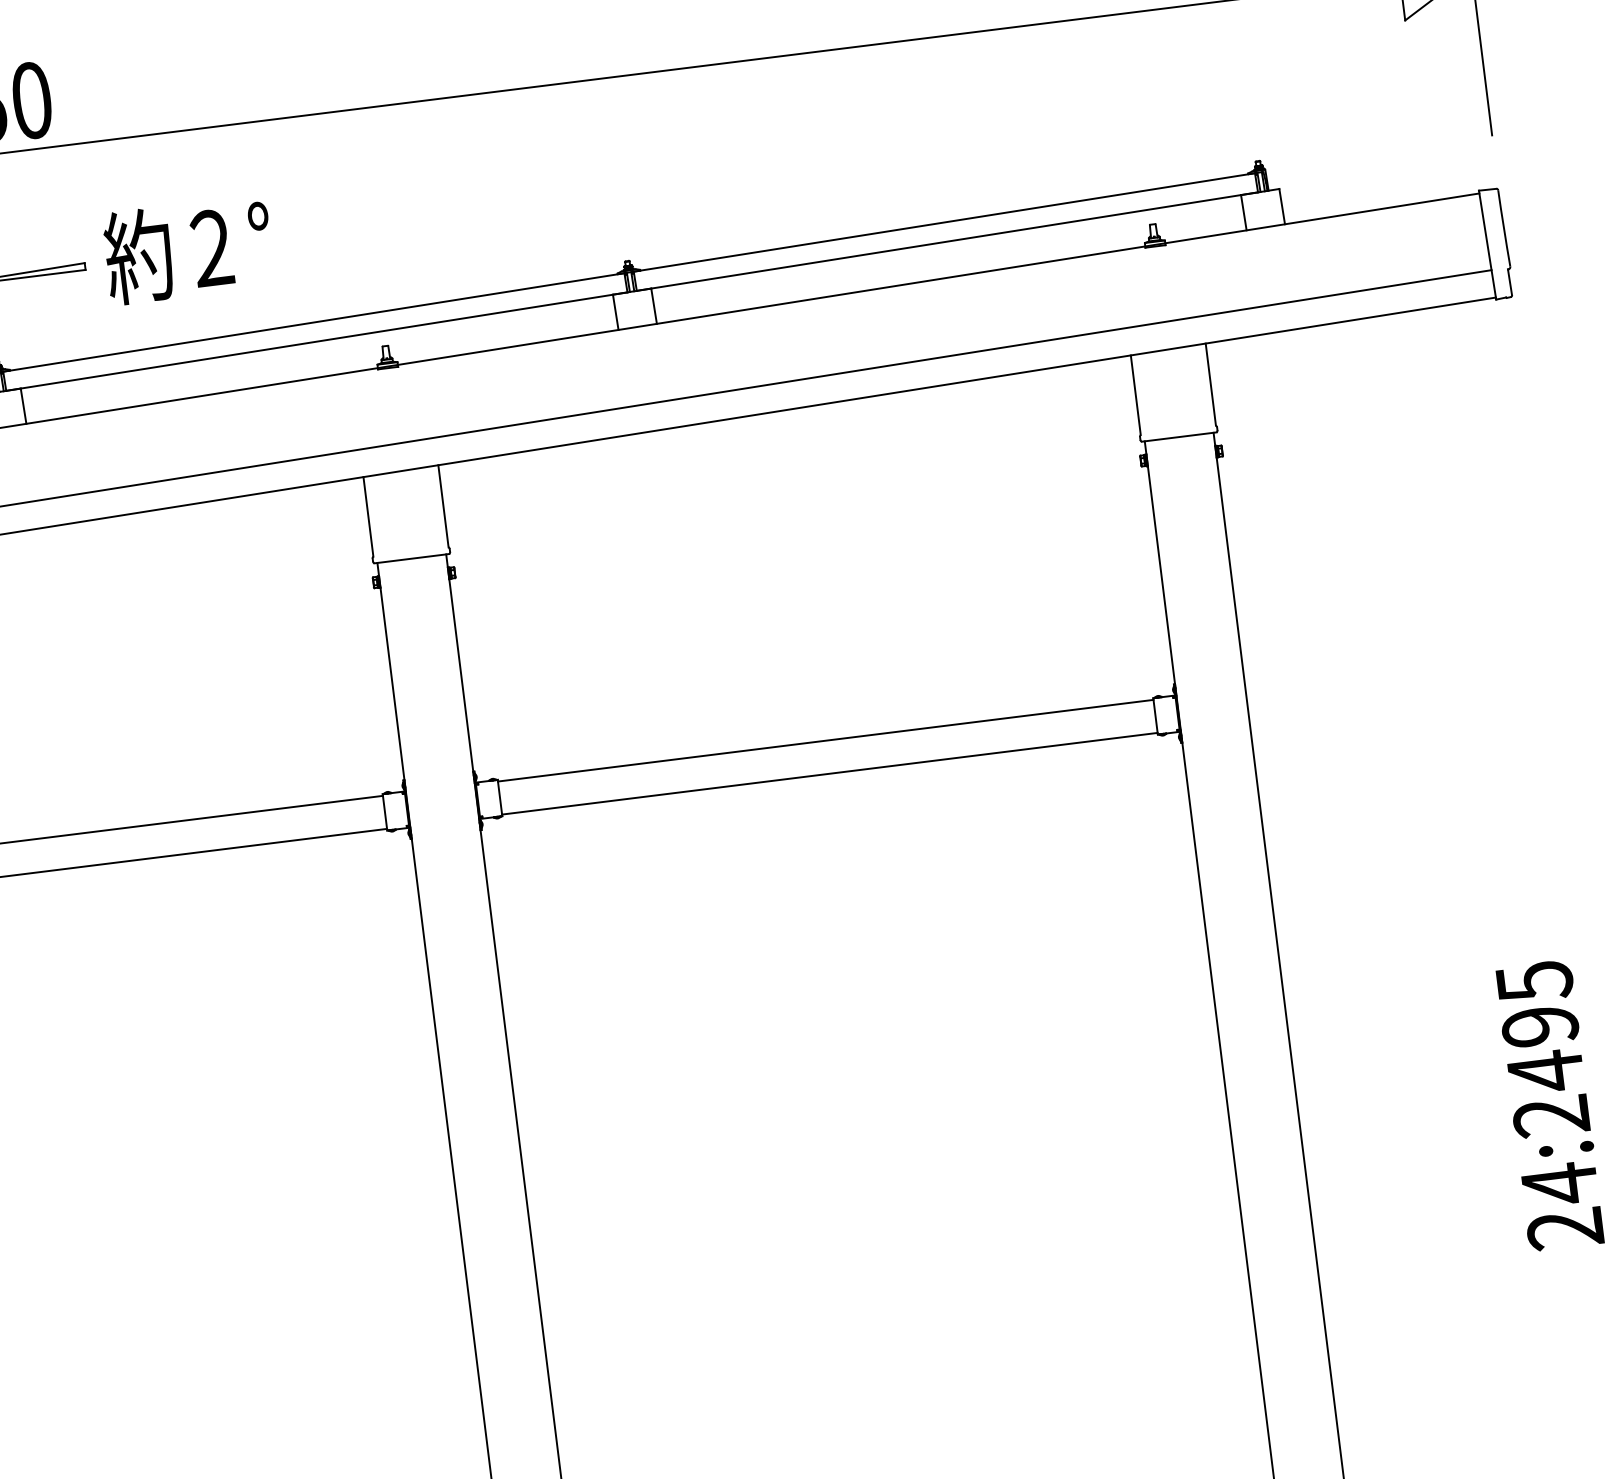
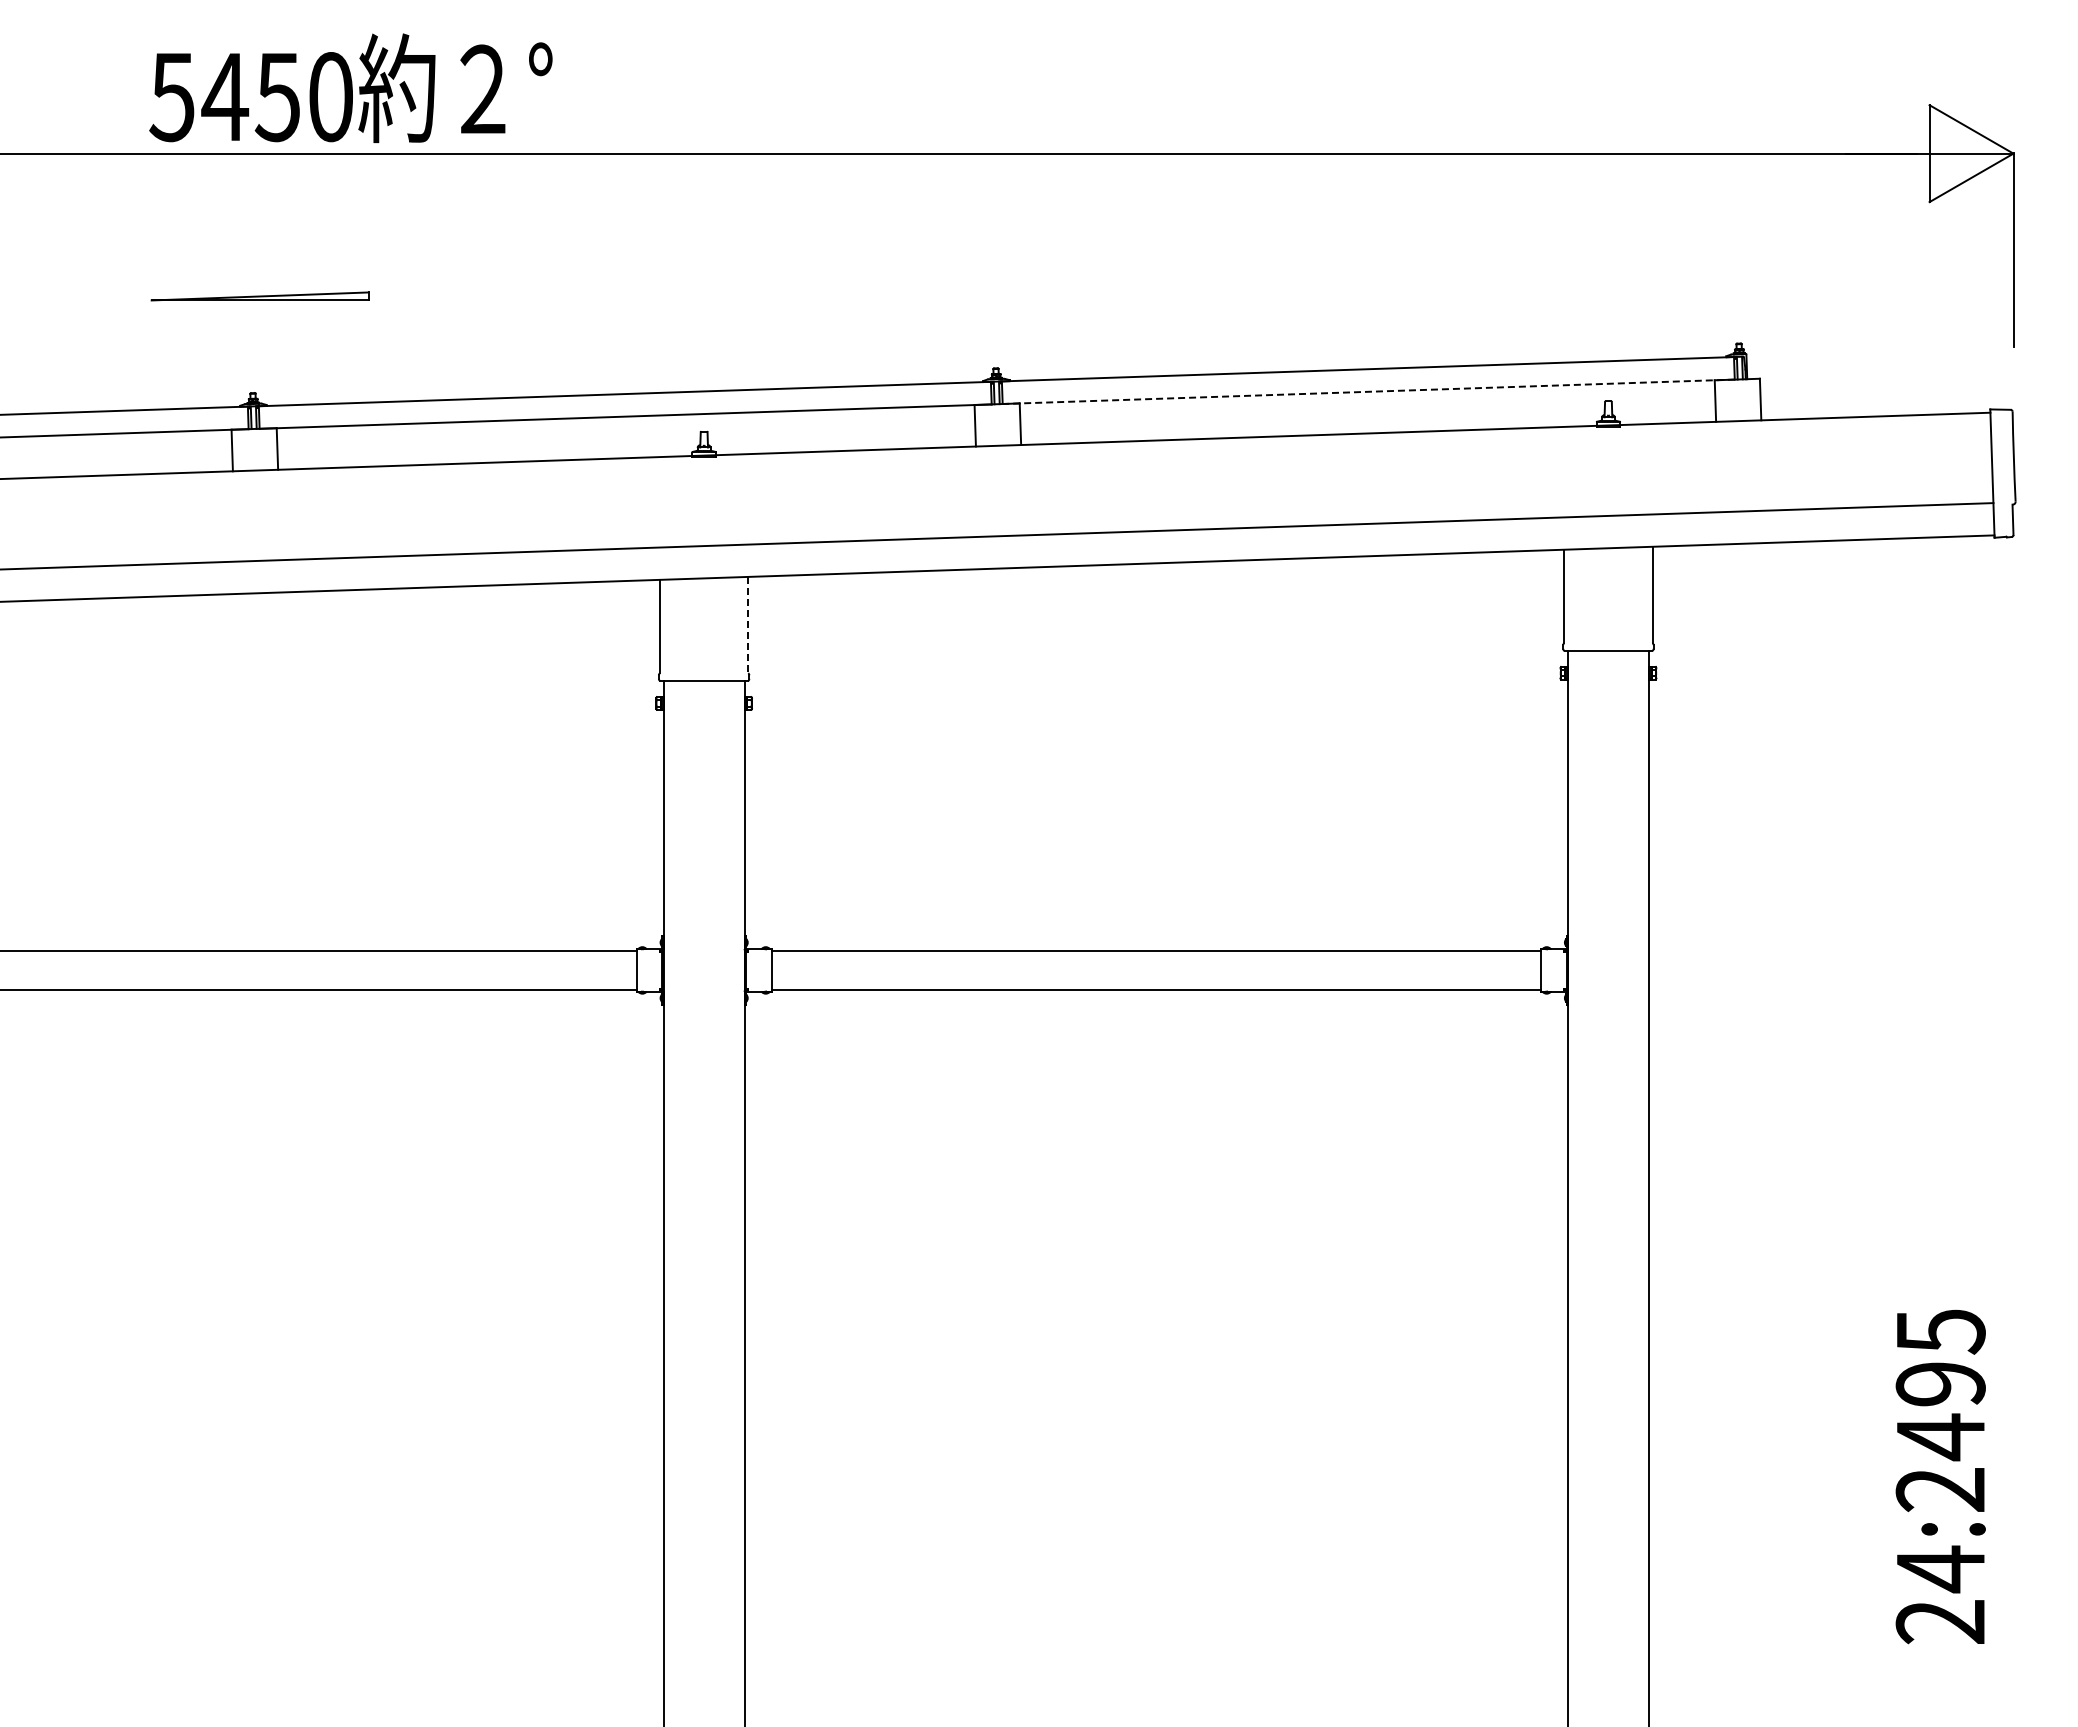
line: (947, 241) -> (1368, 391), solid -> dashed
text: (188, 249) -> (455, 87), moved
line: (443, 506) -> (748, 625), solid -> dashed

